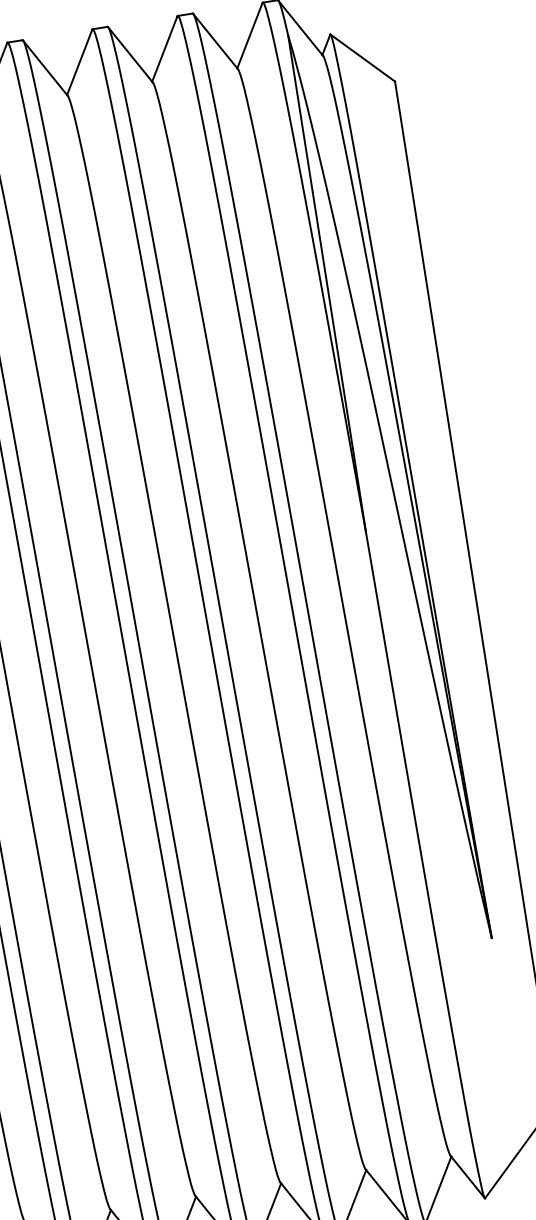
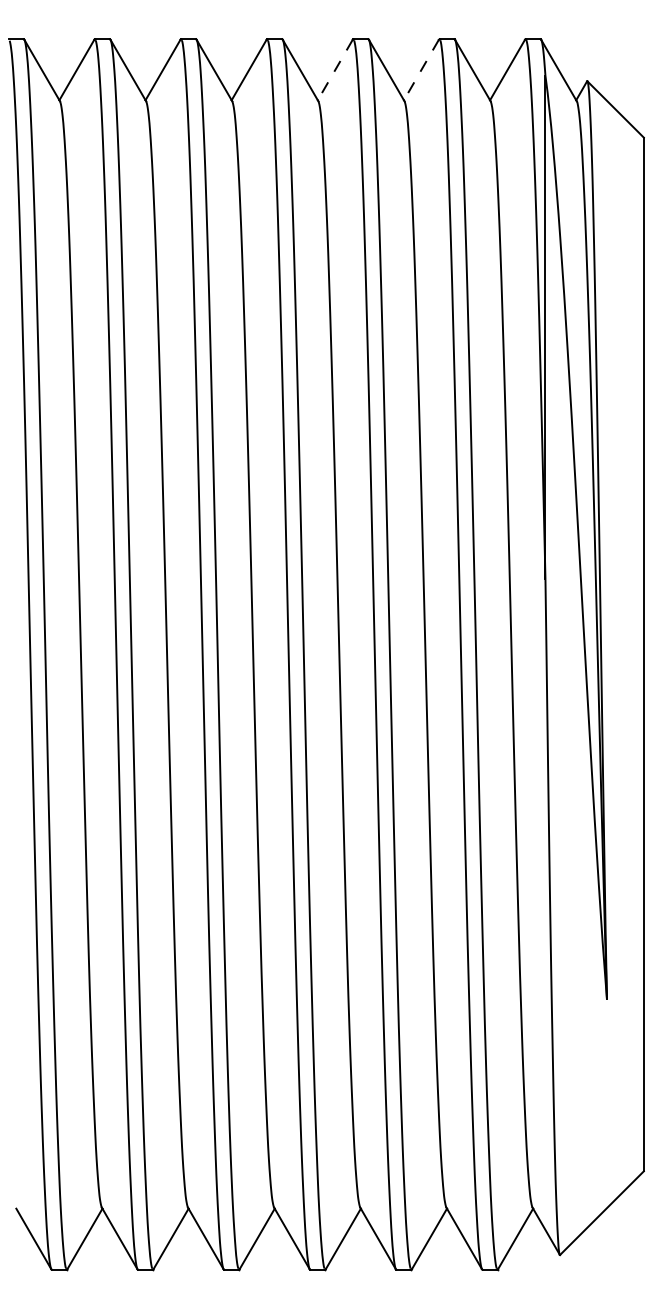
line: (164, 49) -> (421, 70), solid -> dashed
line: (79, 62) -> (335, 70), solid -> dashed

